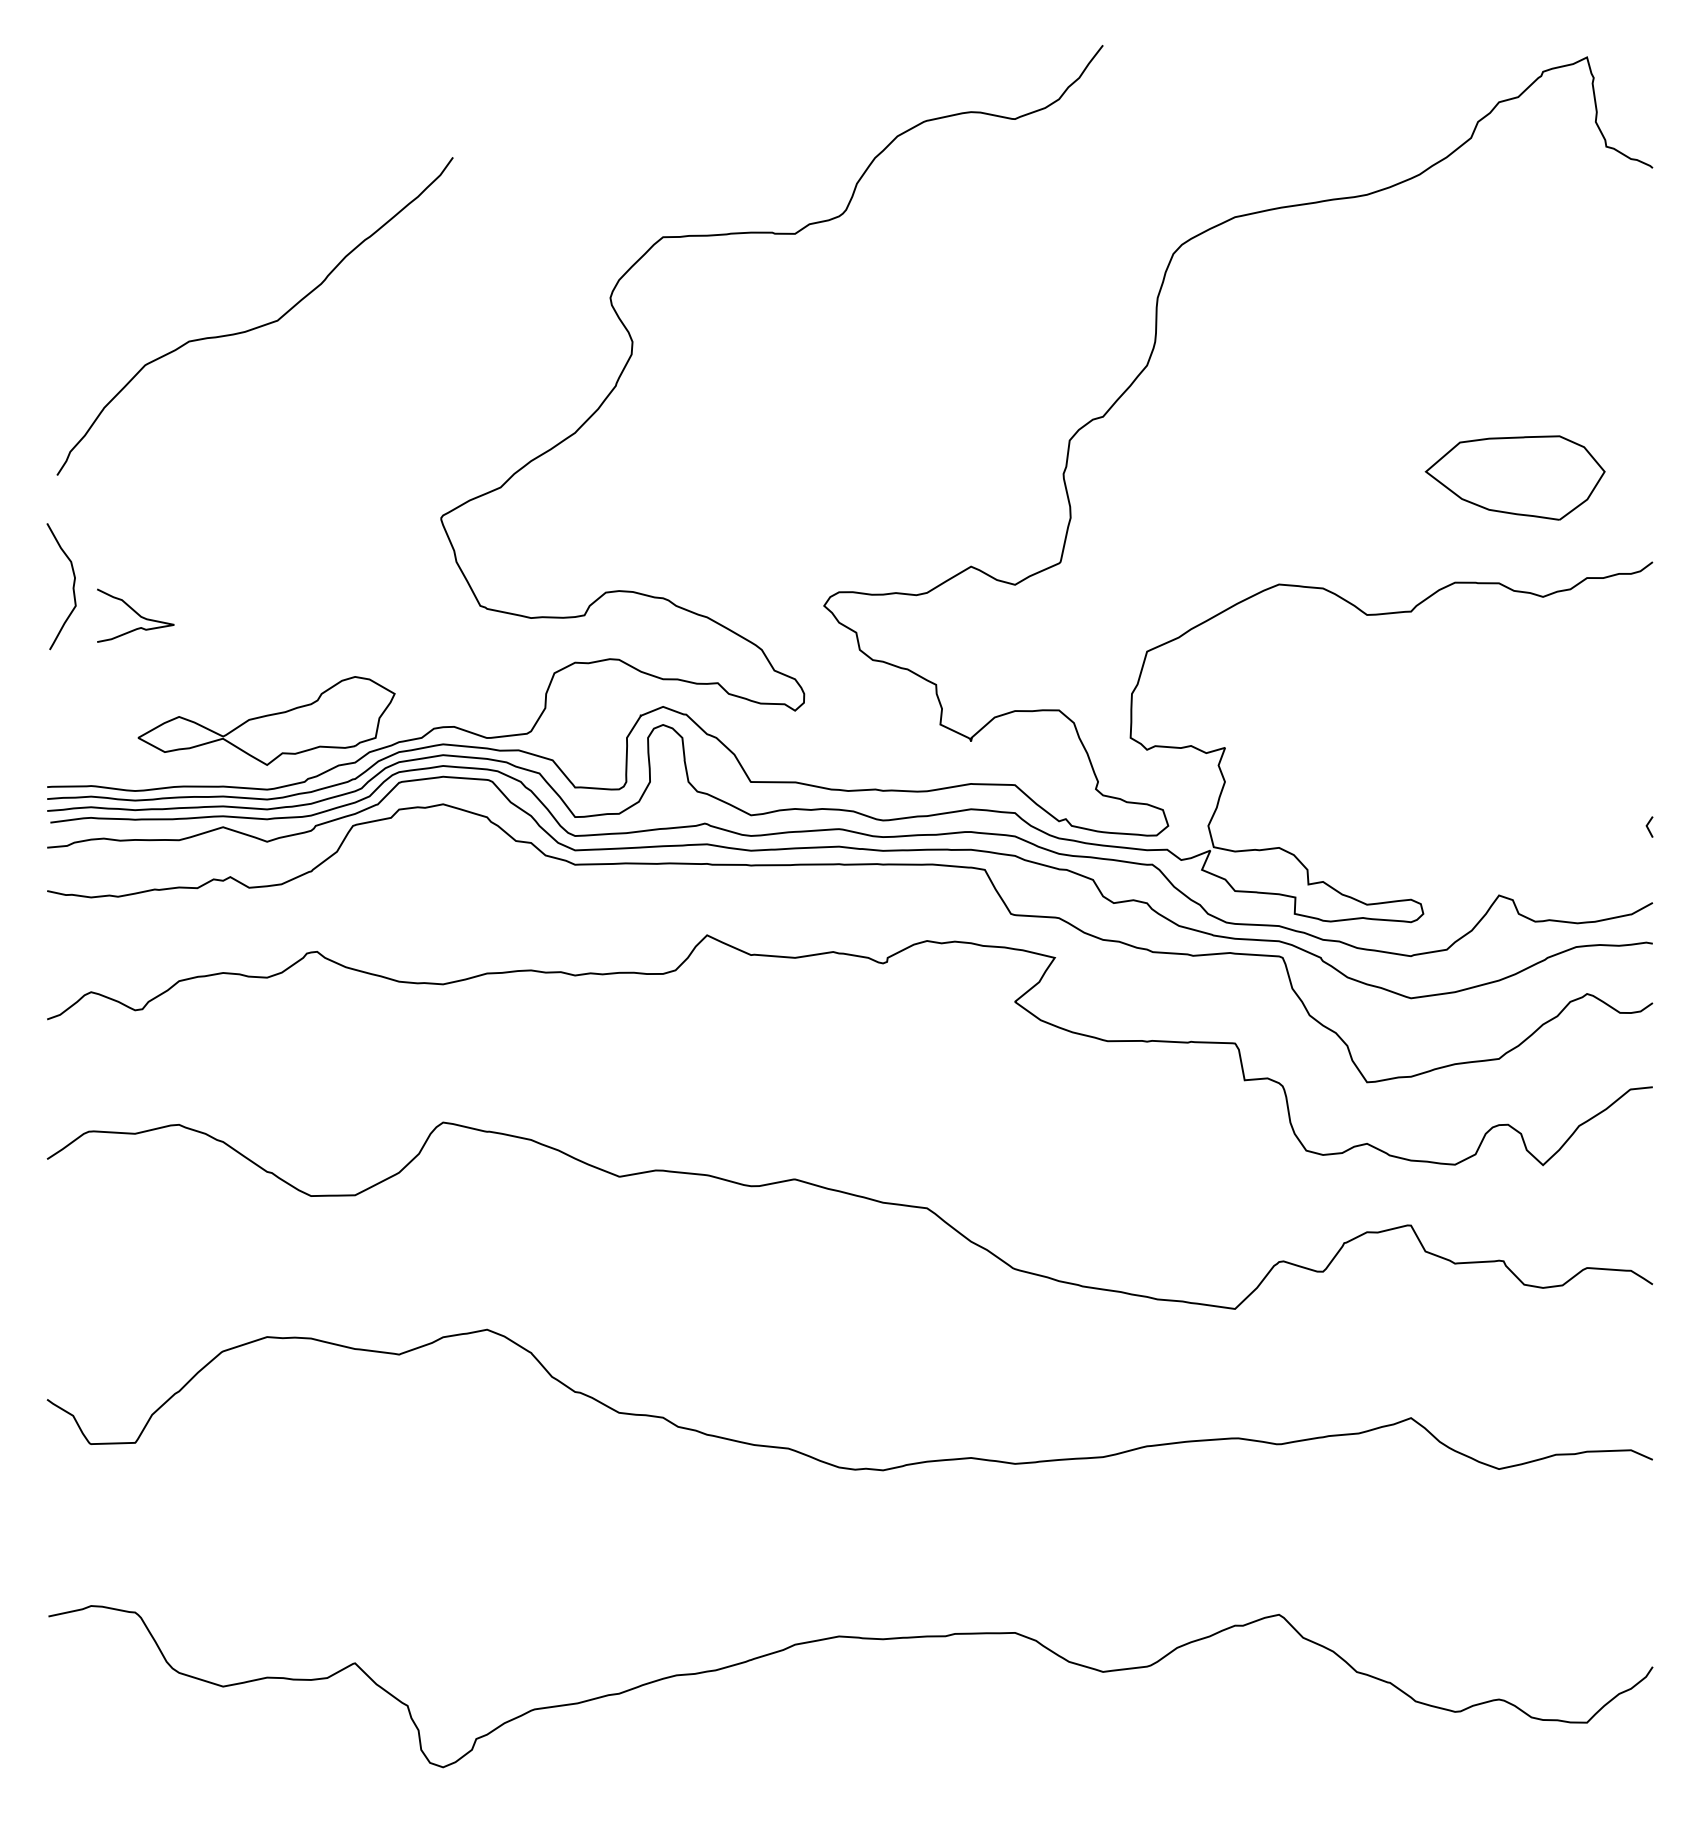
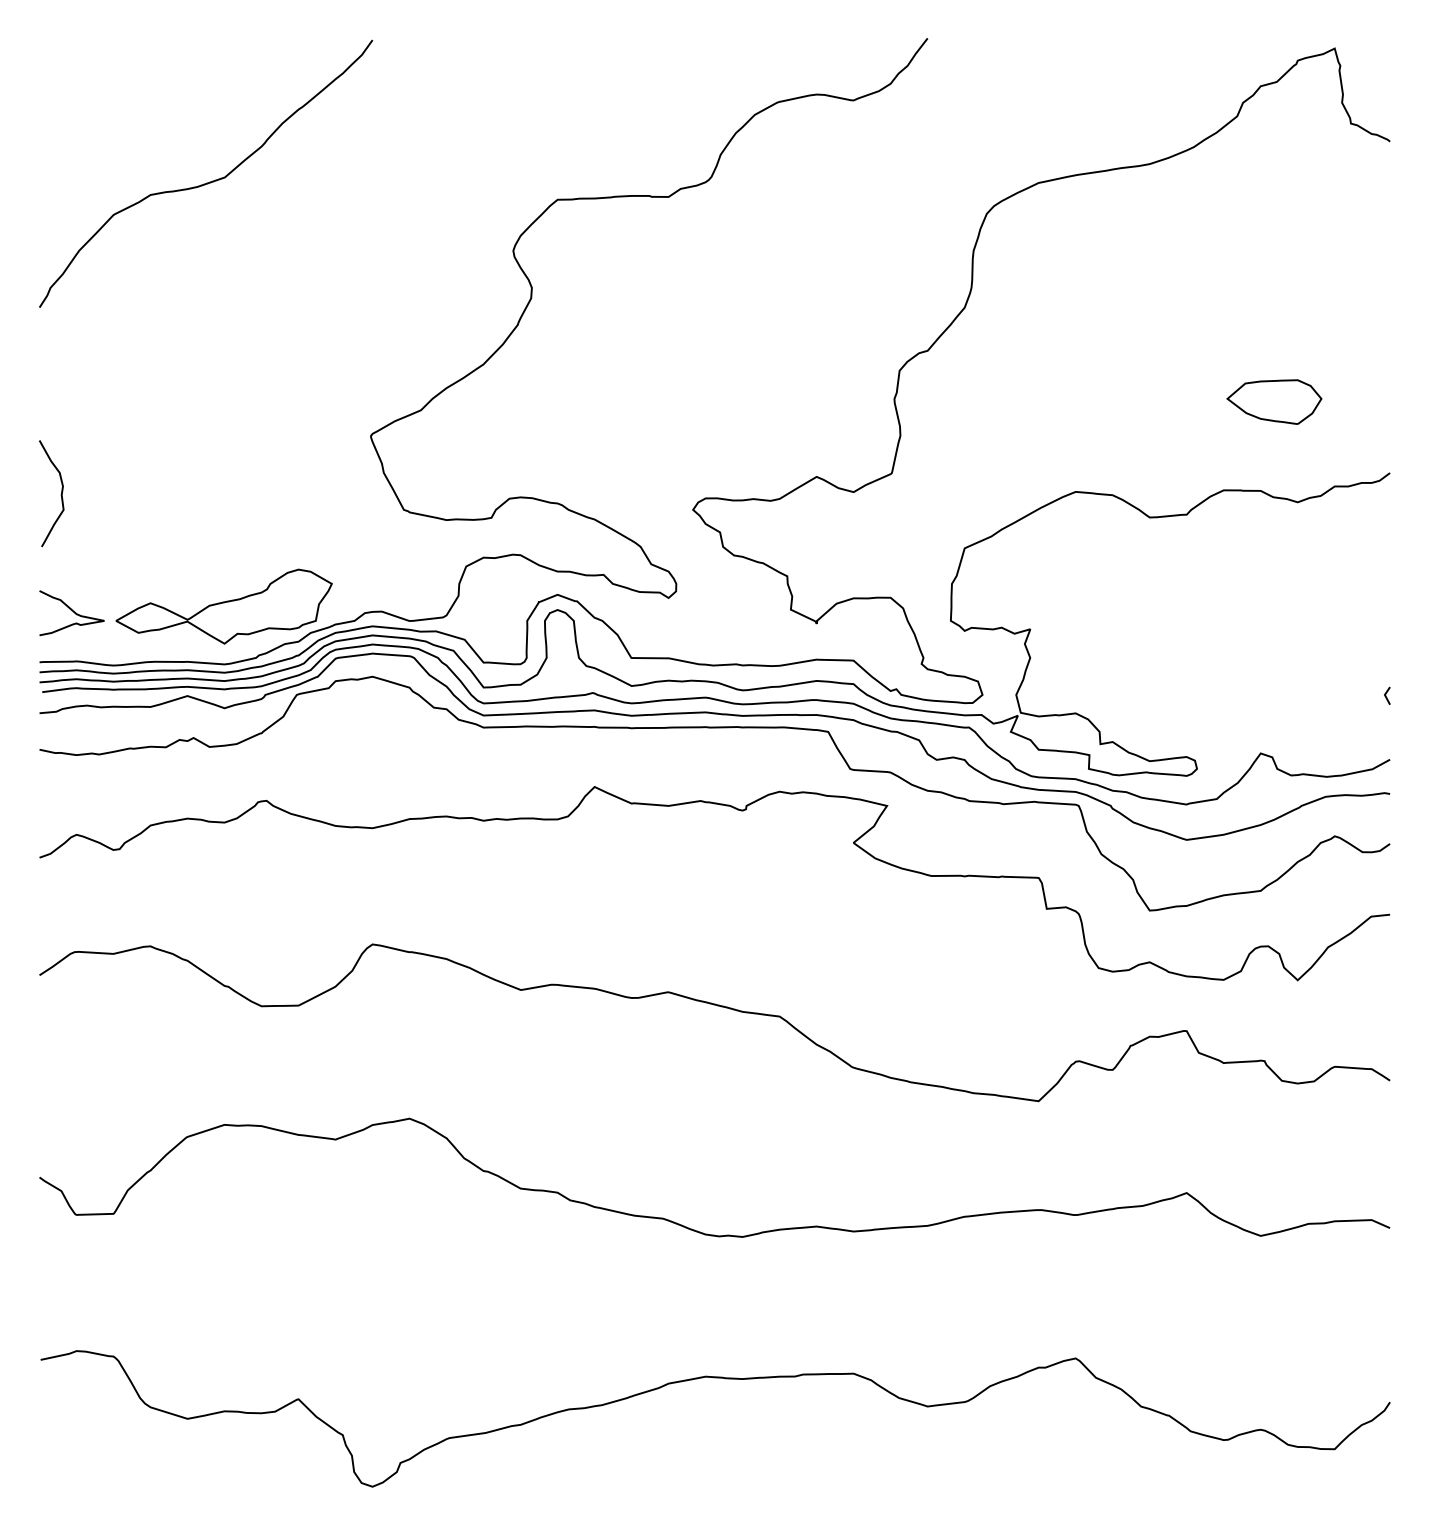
curve: (257, 326) -> (208, 182), moved
part: (1515, 477) -> (1274, 401), size x0.62
curve: (136, 614) -> (72, 612), moved

